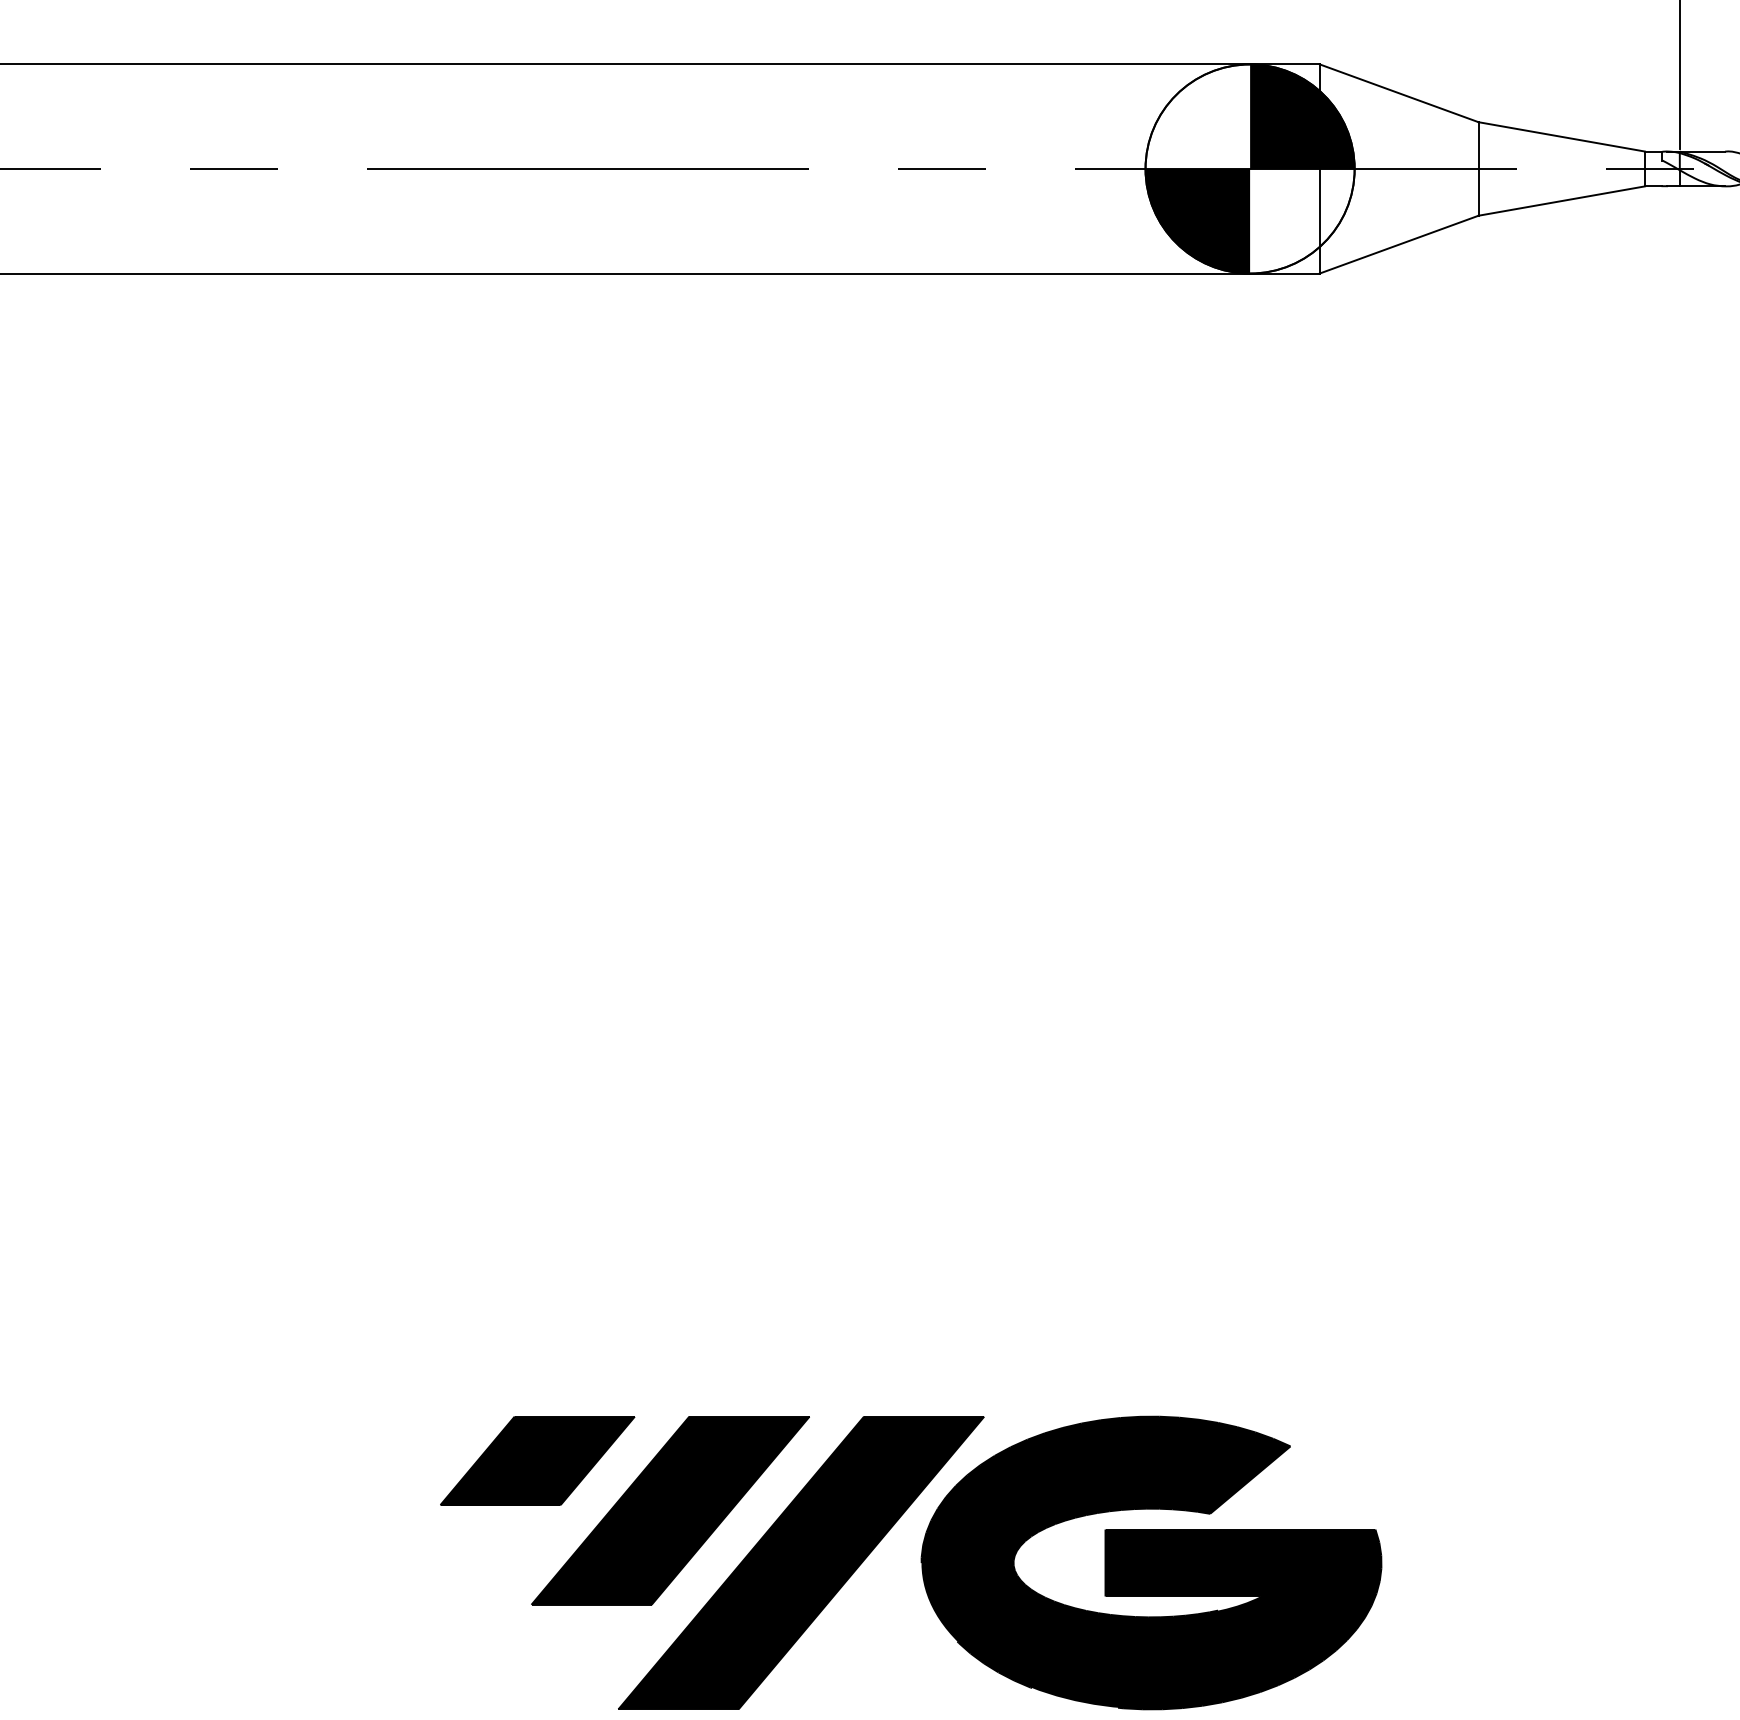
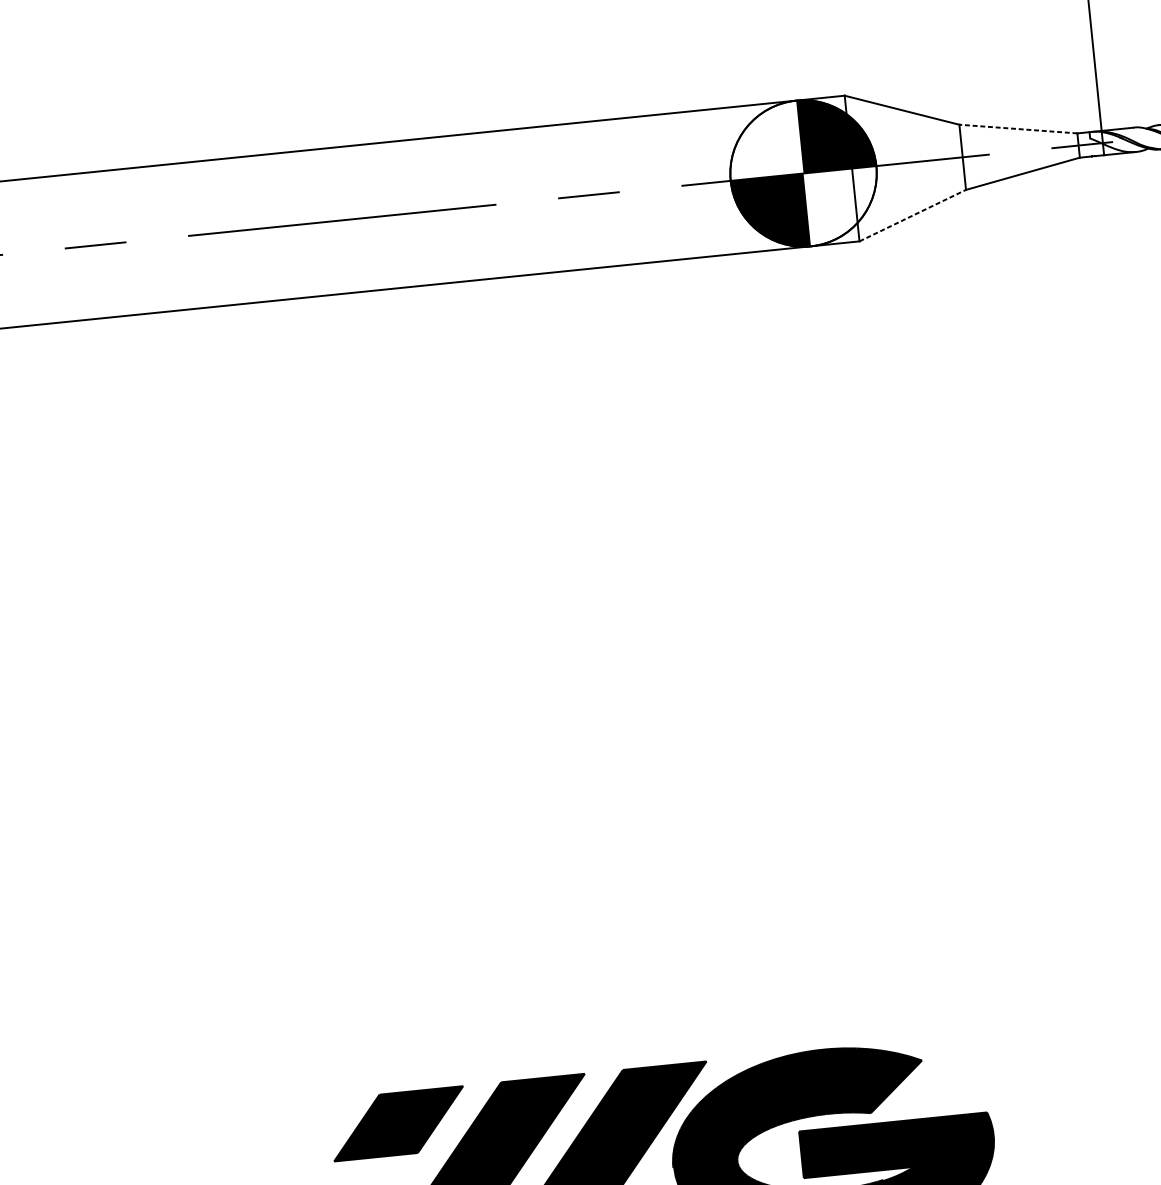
line: (1561, 136) -> (1018, 128), solid -> dashed
line: (1399, 244) -> (912, 215), solid -> dashed

